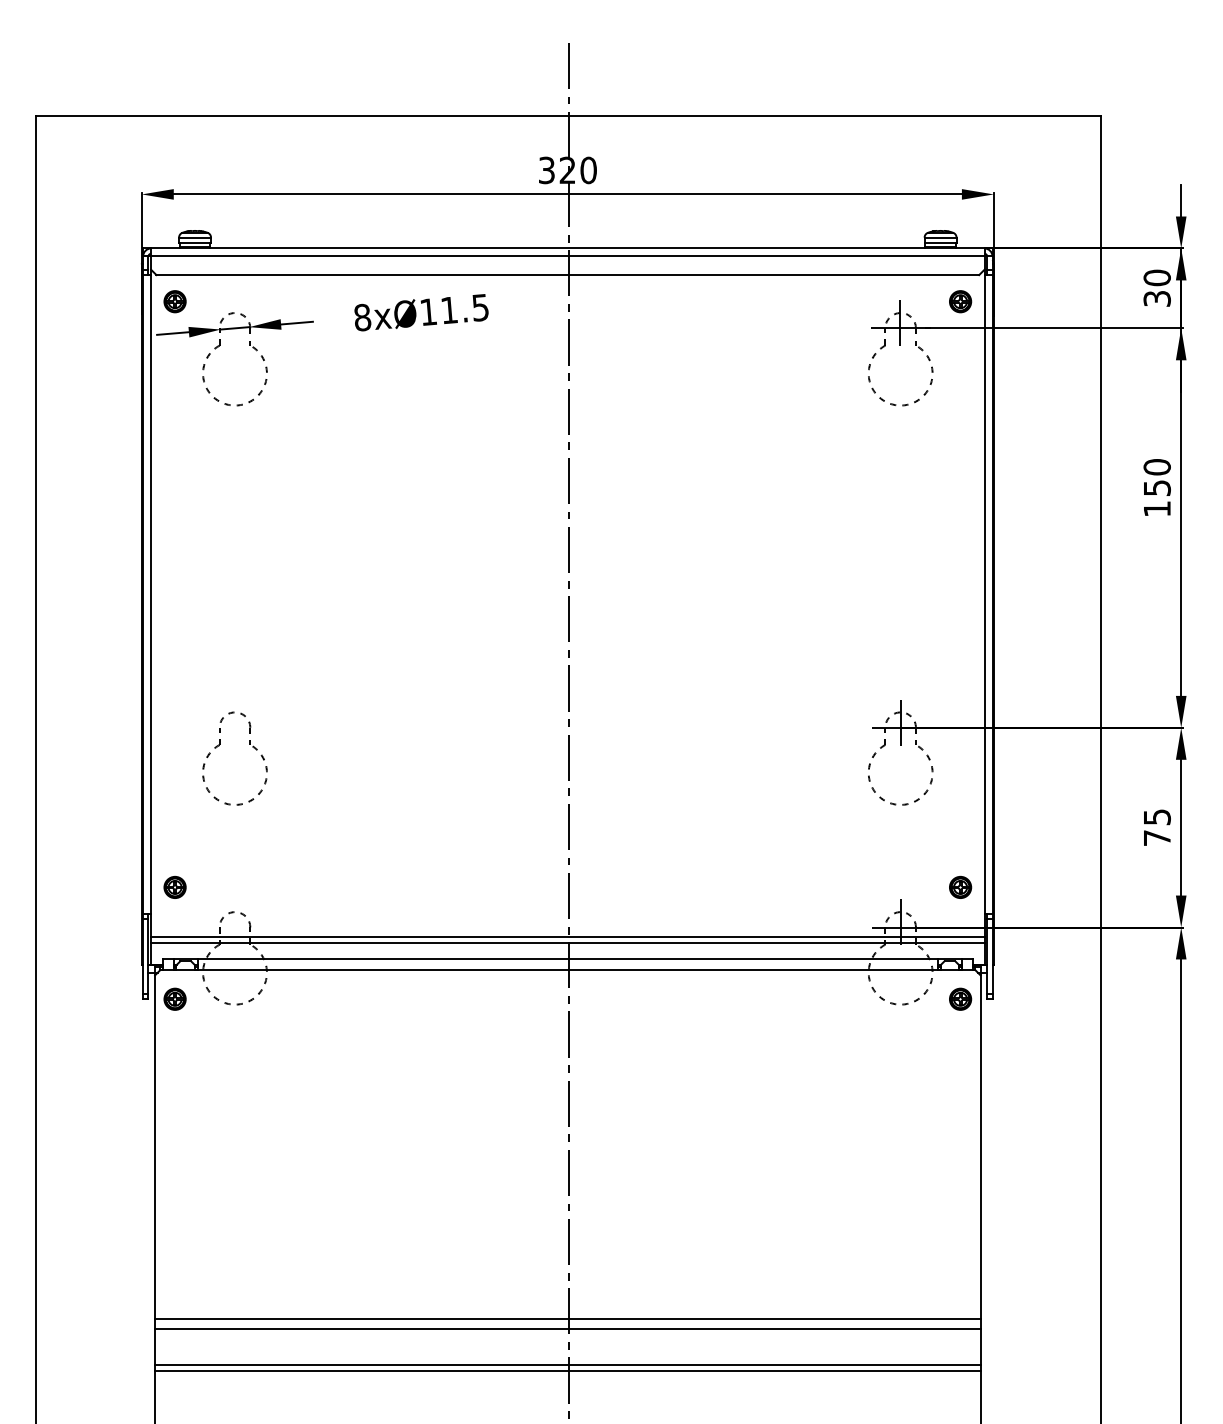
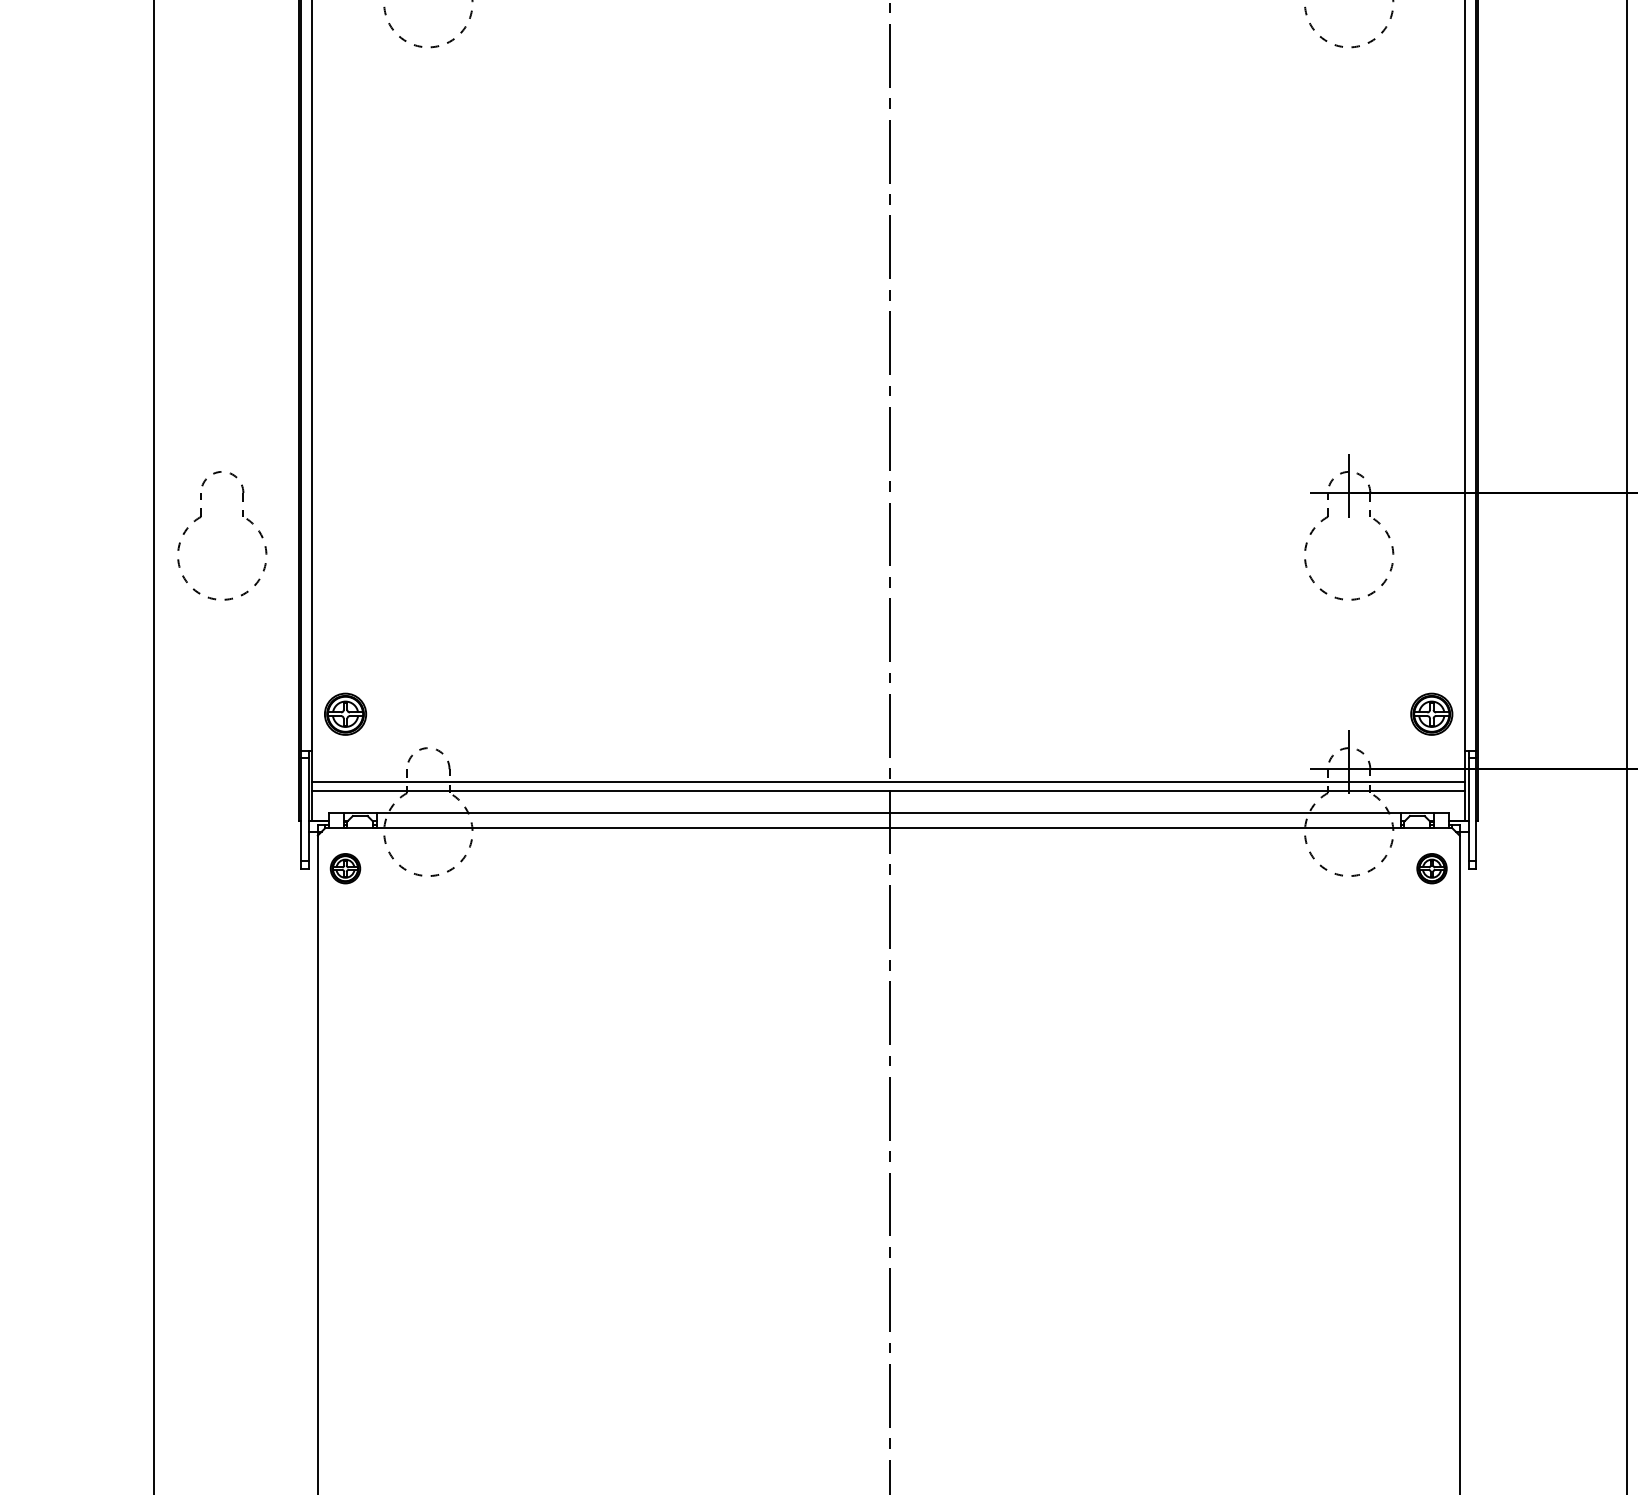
part: (219, 746) -> (200, 519), moved
part: (174, 886) -> (344, 712), size x1.4
part: (960, 886) -> (1431, 712), size x1.4
line: (567, 1319) -> (888, 1311), removed
line: (567, 1329) -> (888, 1325), removed
line: (567, 1365) -> (888, 1375), removed
line: (567, 1370) -> (888, 1382), removed

